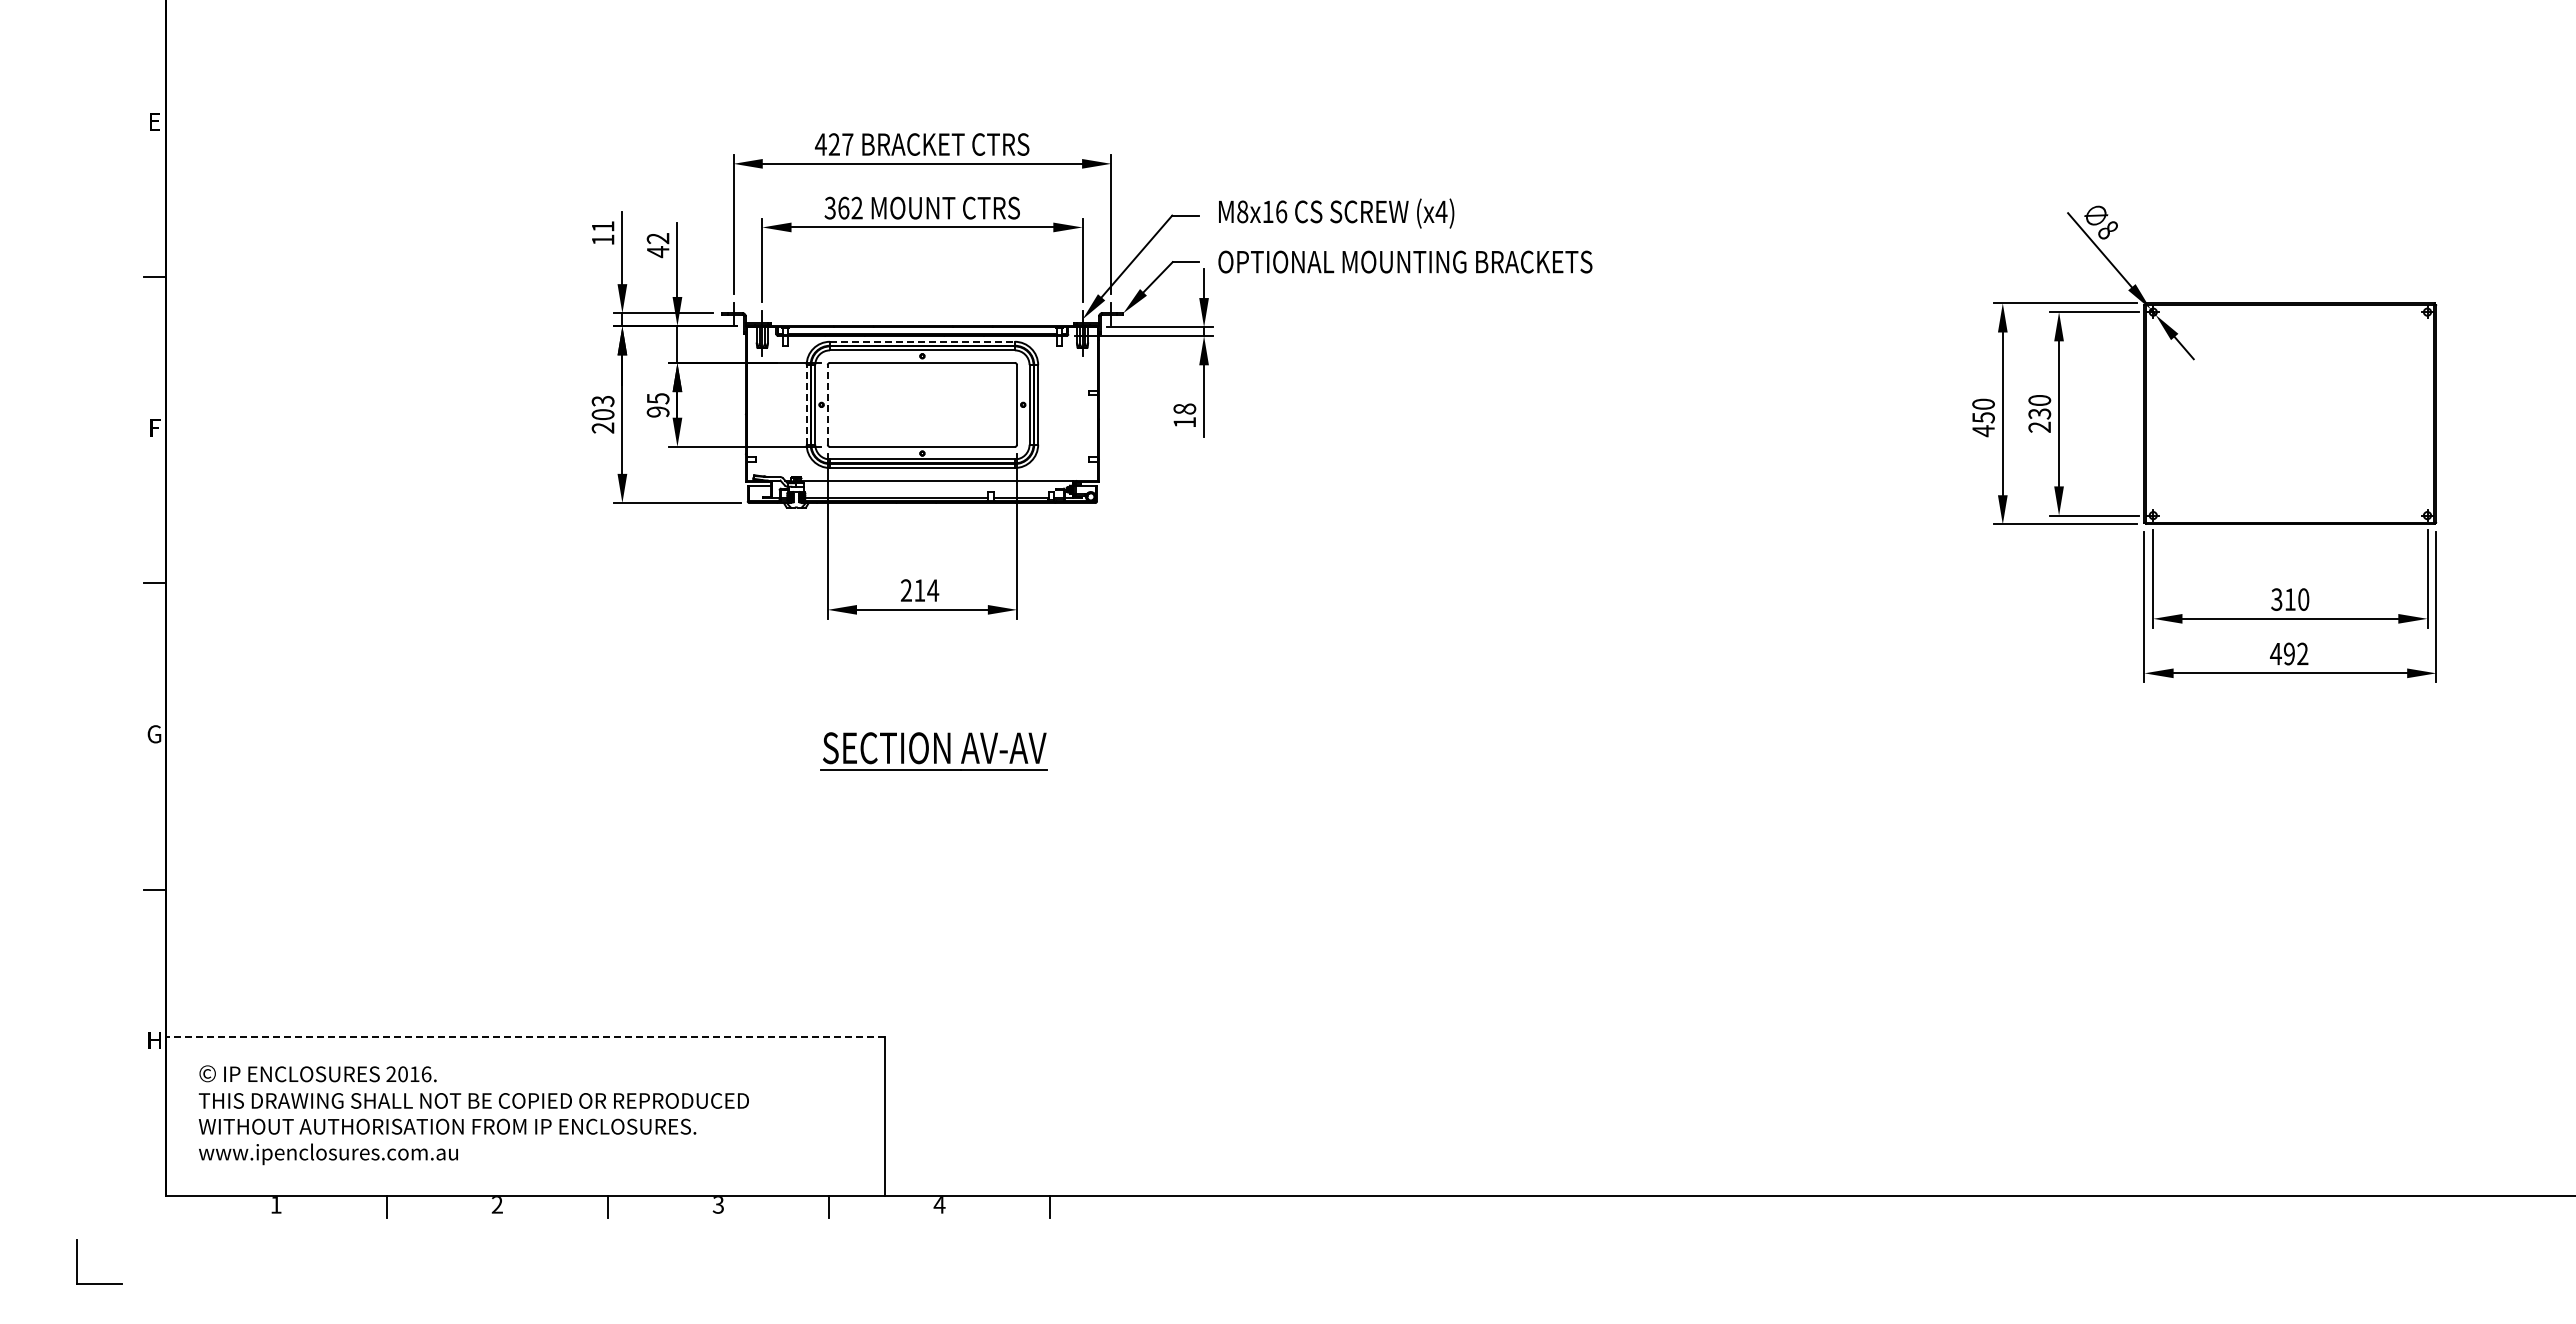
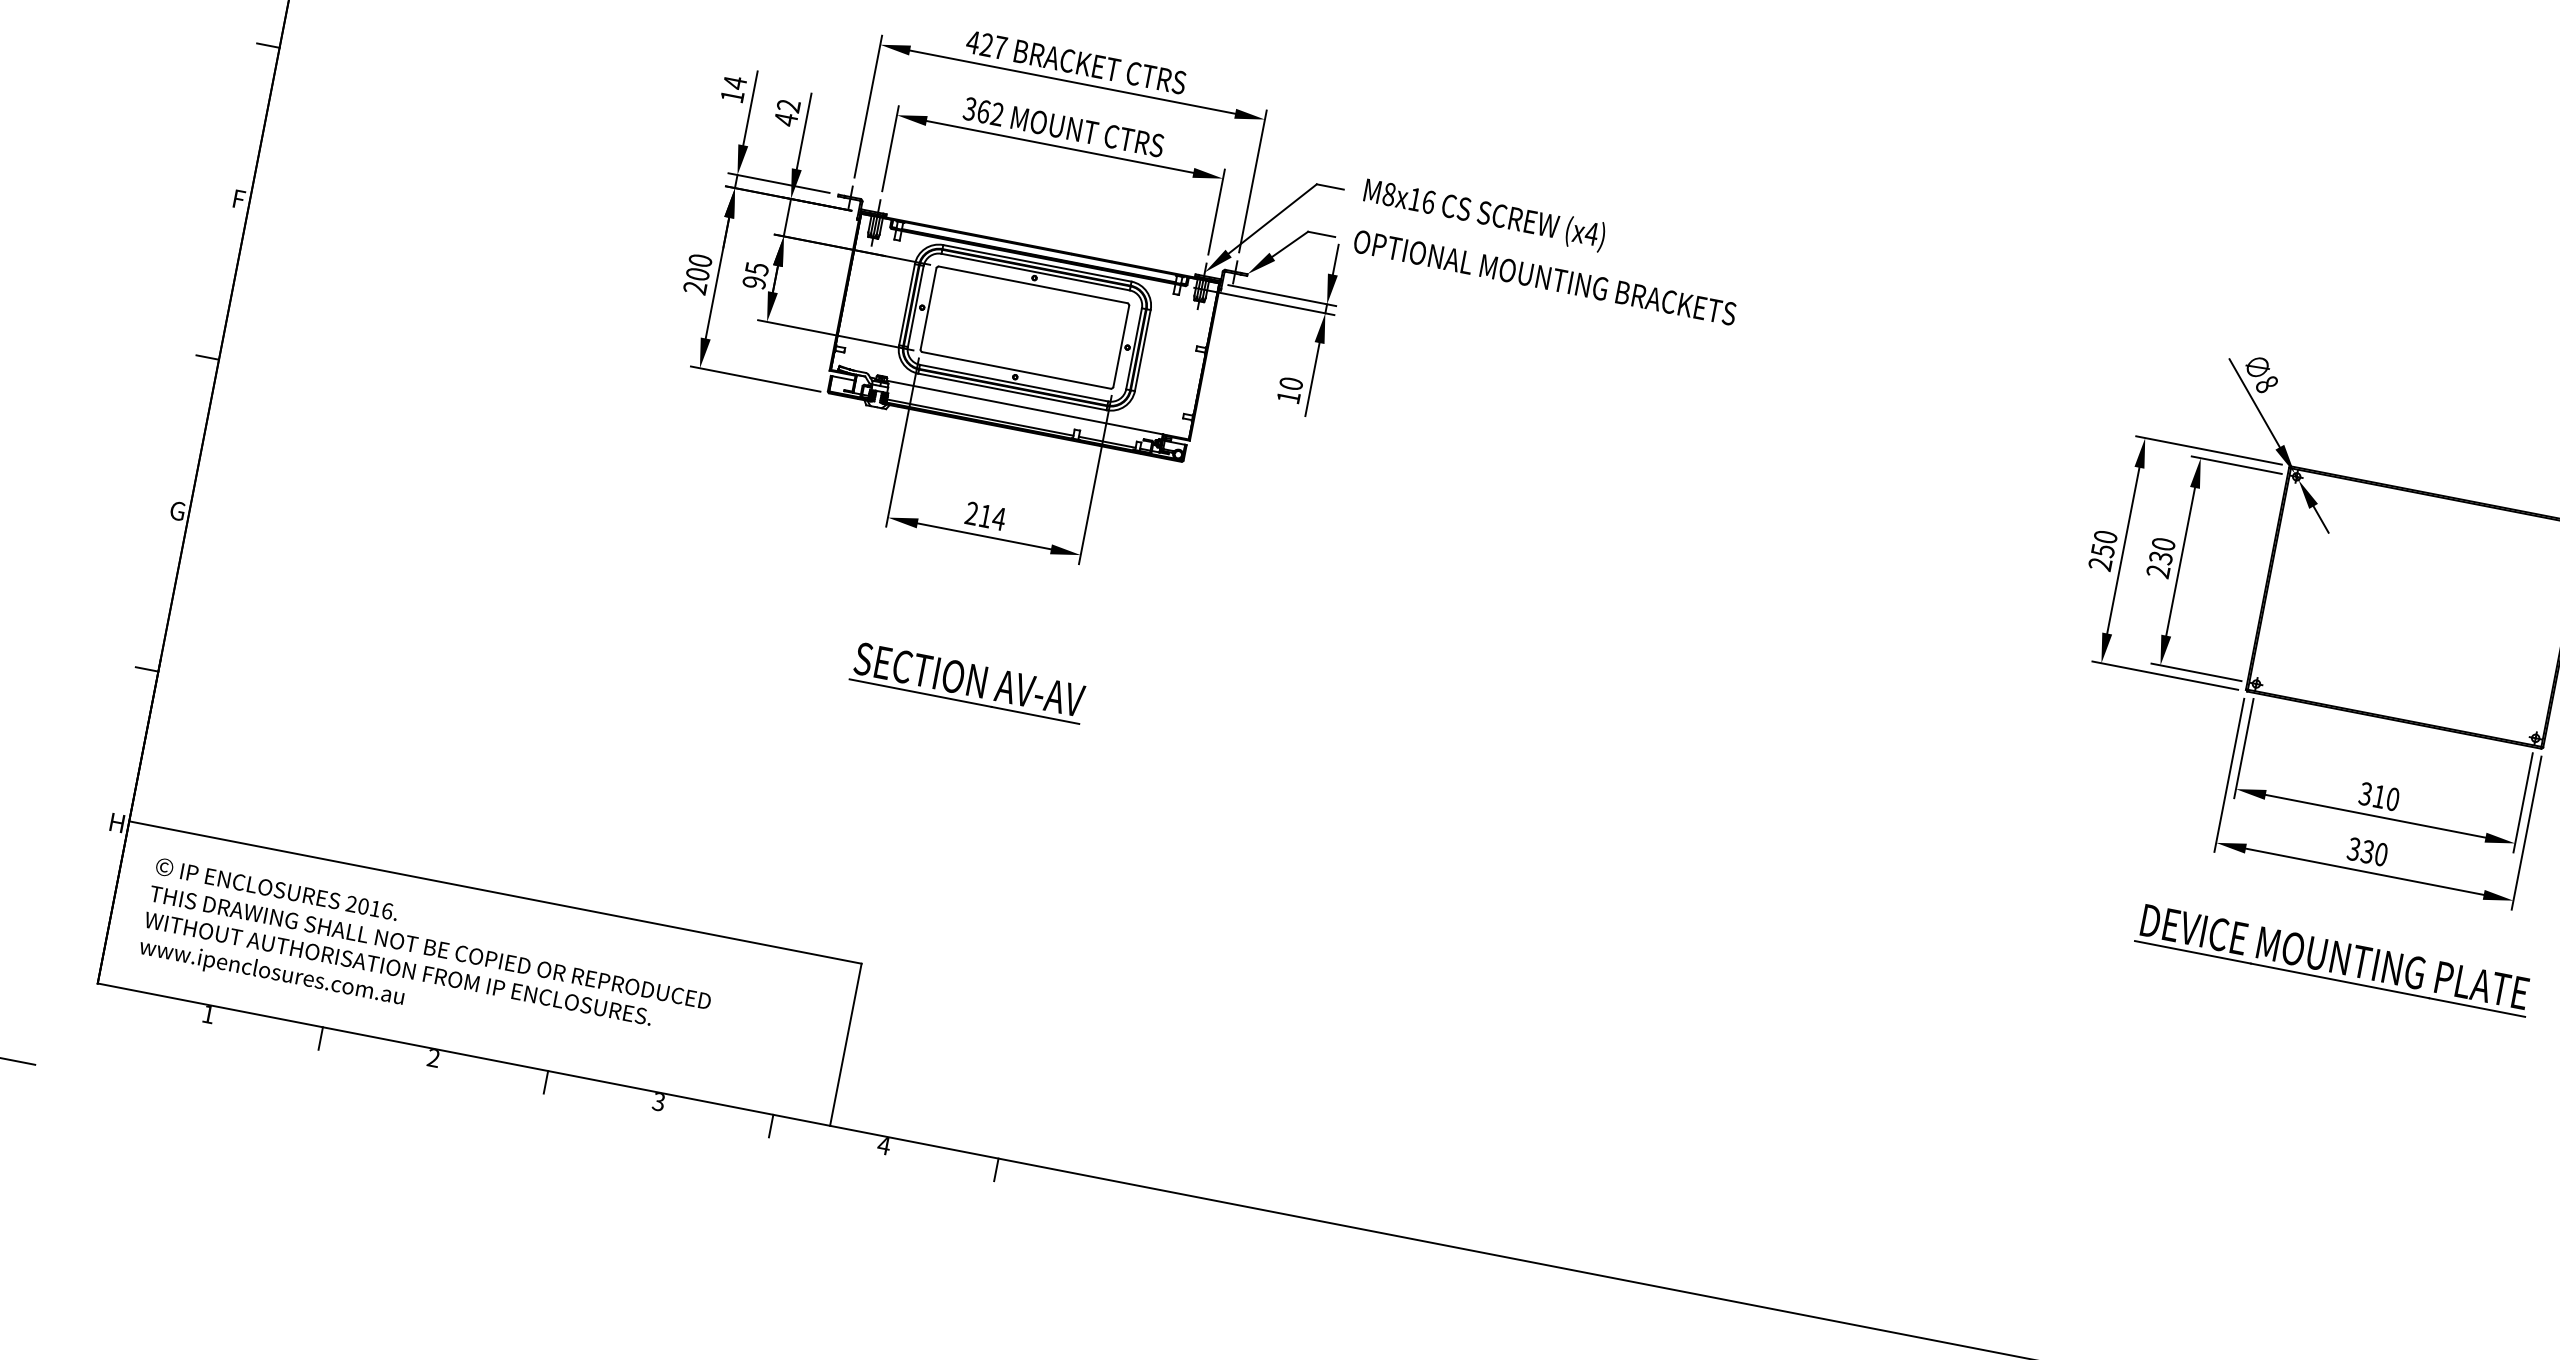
text: (603, 226) -> (735, 82), 11 -> 14
line: (922, 341) -> (1037, 263), dashed -> solid
text: (602, 400) -> (699, 259), 203 -> 200
line: (806, 404) -> (906, 304), dashed -> solid
line: (827, 404) -> (928, 308), dashed -> solid
text: (1184, 408) -> (1291, 383), 18 -> 10
text: (1983, 431) -> (2100, 564), 450 -> 250
text: (2288, 653) -> (2366, 851), 492 -> 330
part: (2277, 762) -> (2334, 960), added
line: (525, 1036) -> (495, 892), dashed -> solid

